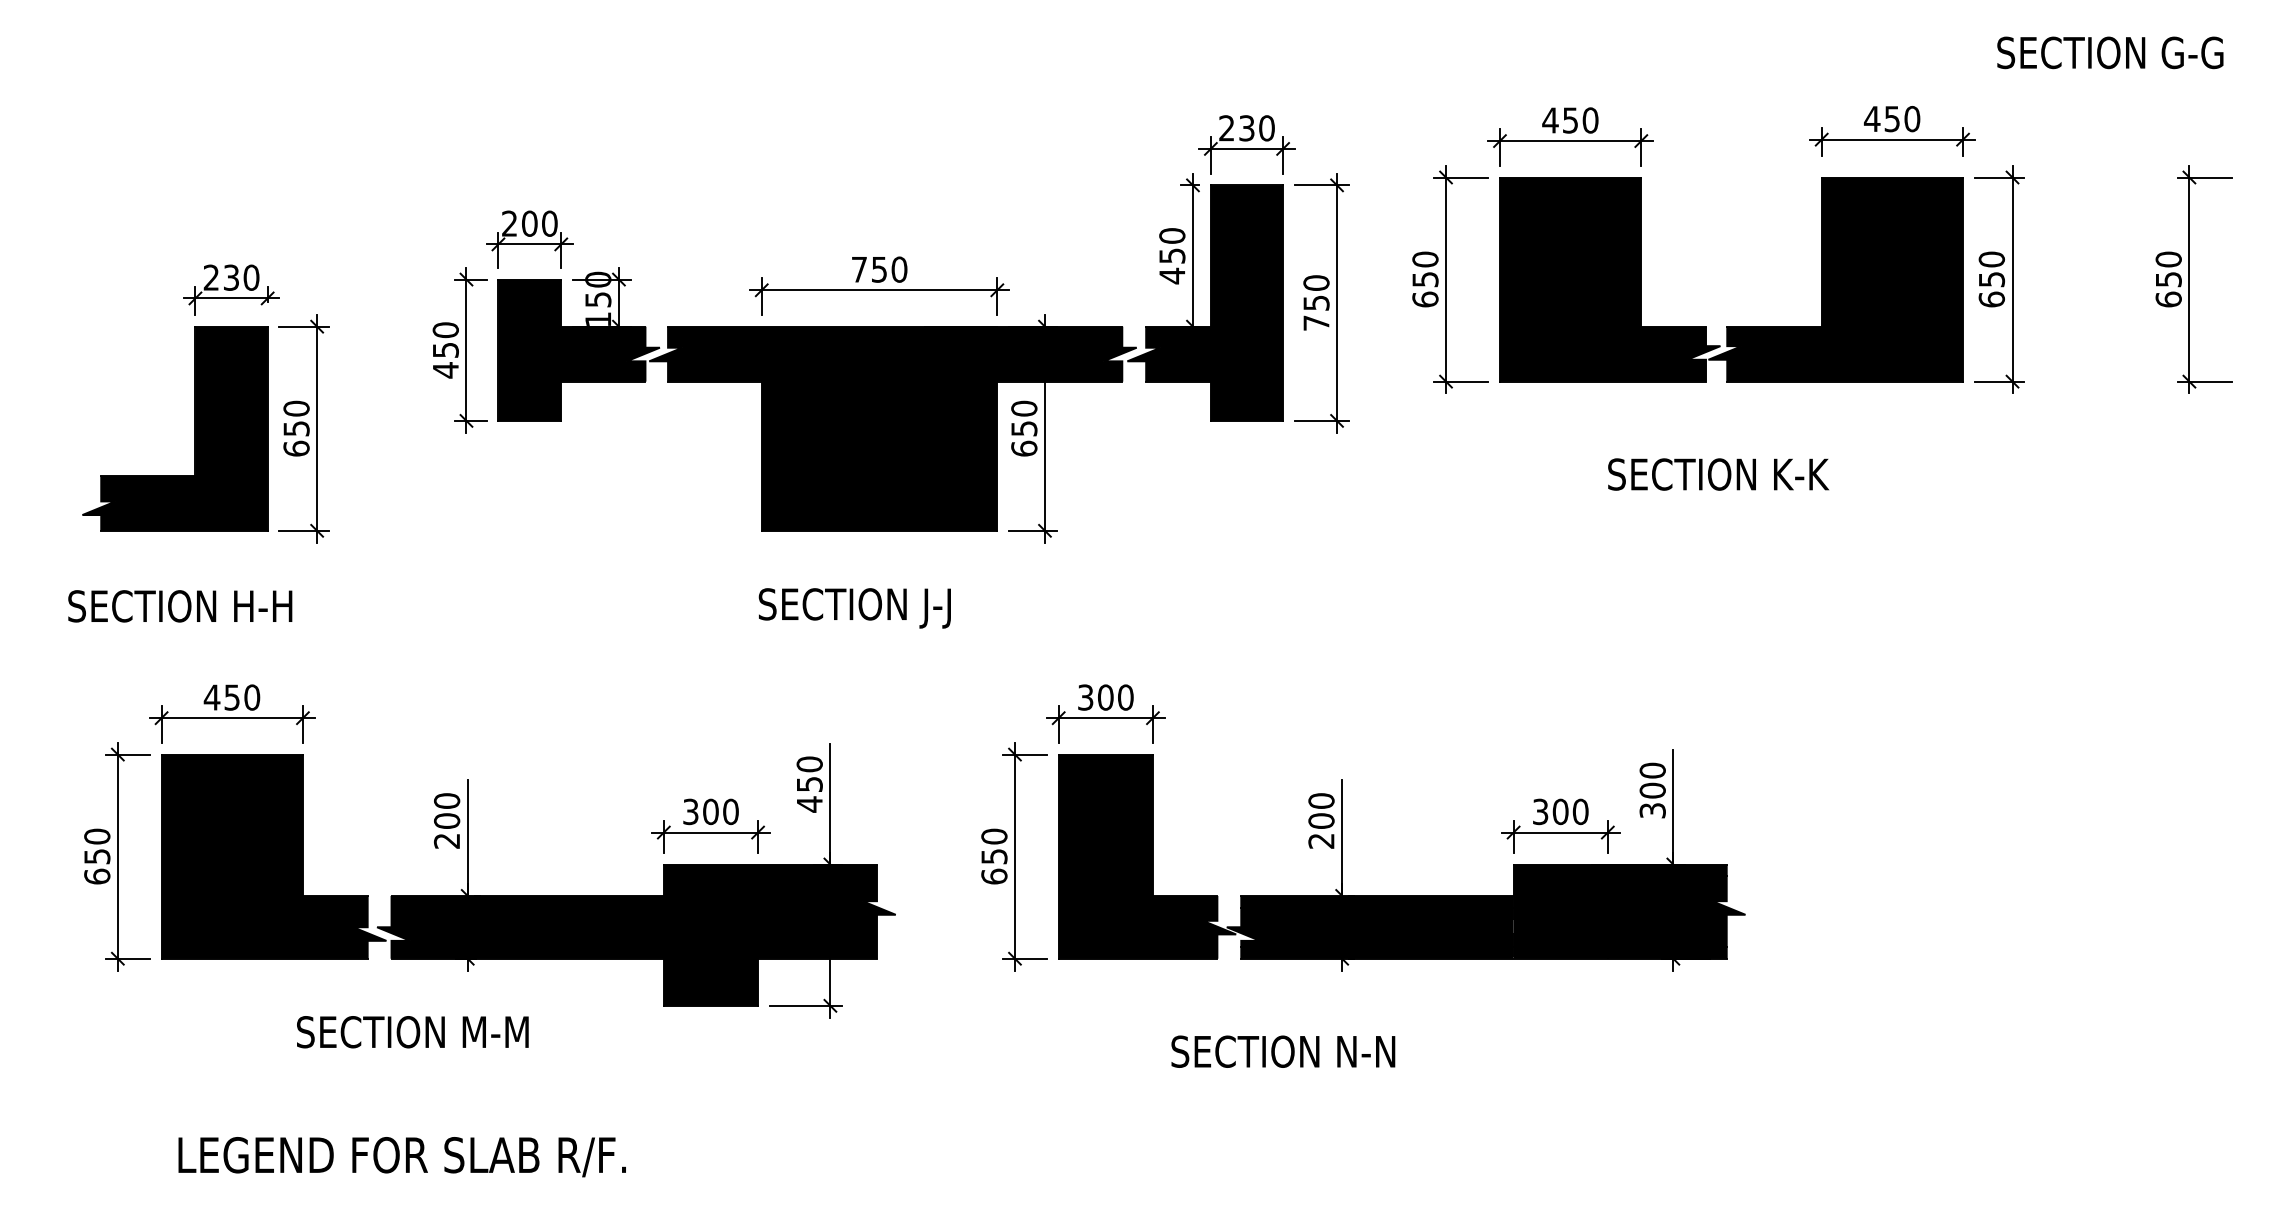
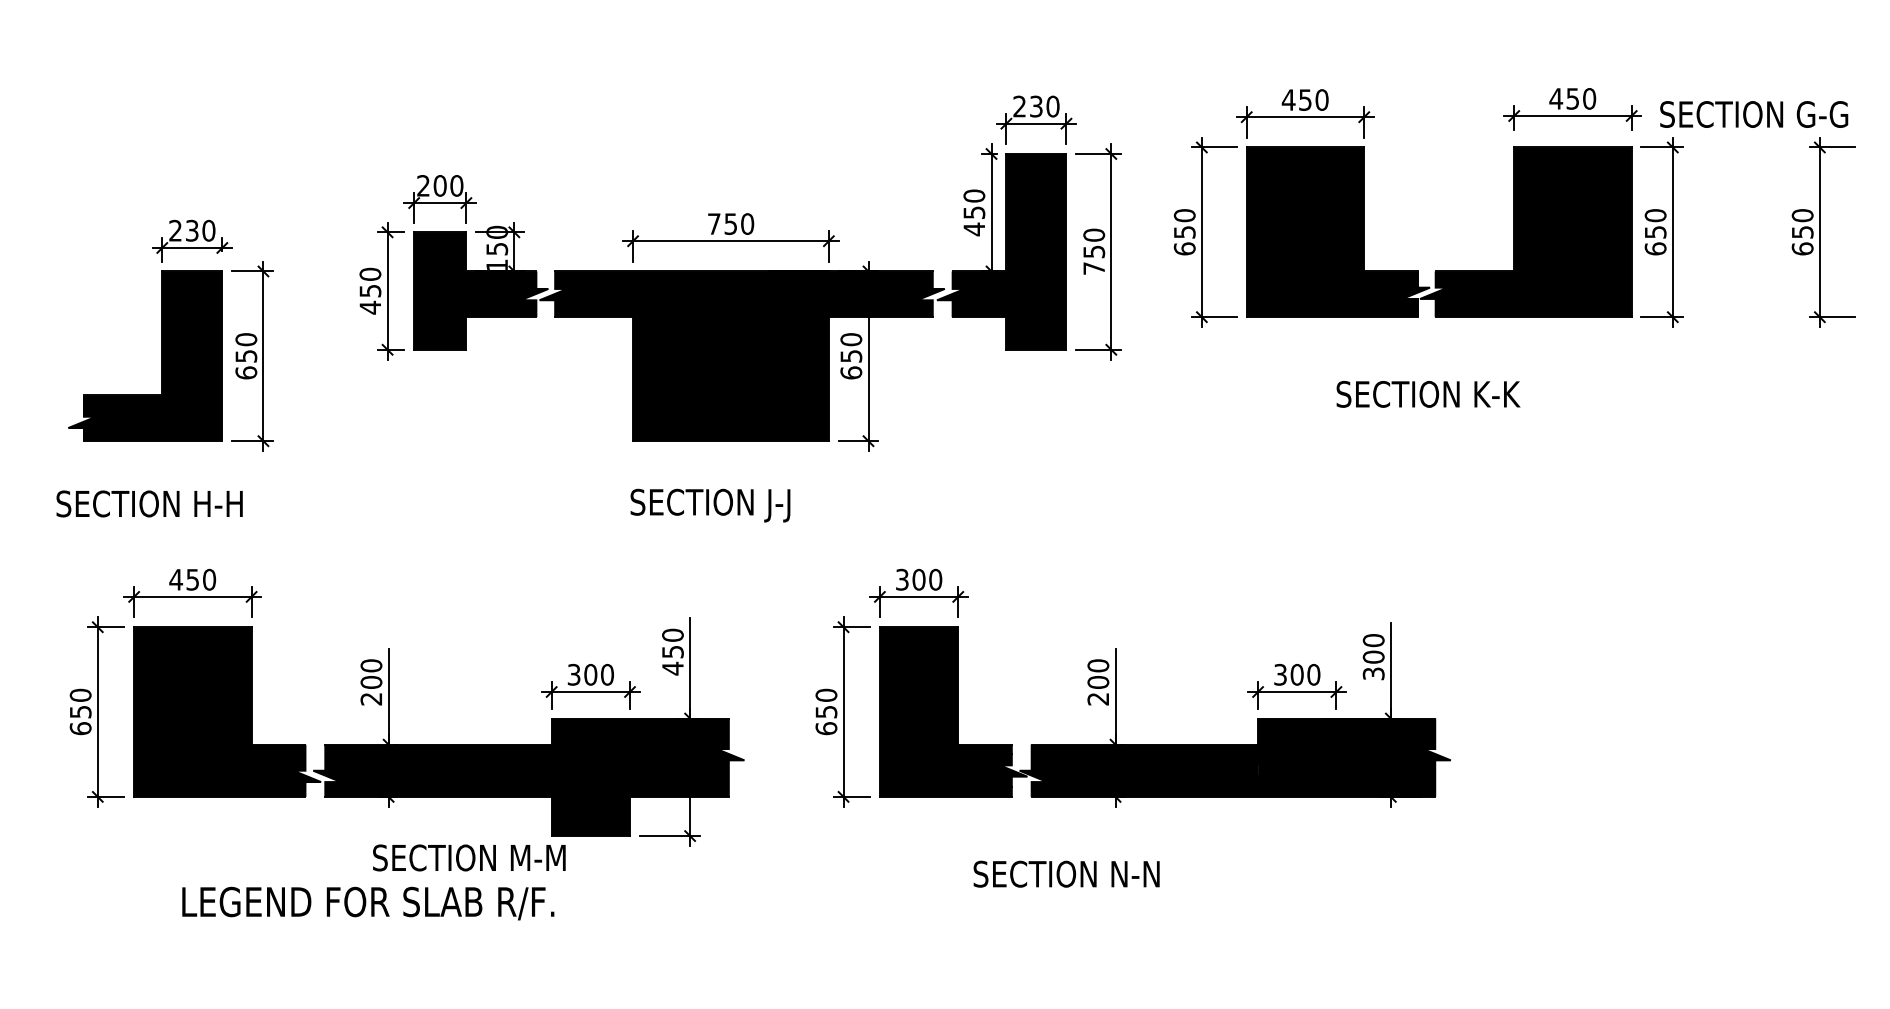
text: (2110, 52) -> (1754, 114), moved
text: (412, 1032) -> (469, 858), moved
text: (401, 1157) -> (367, 903), moved

